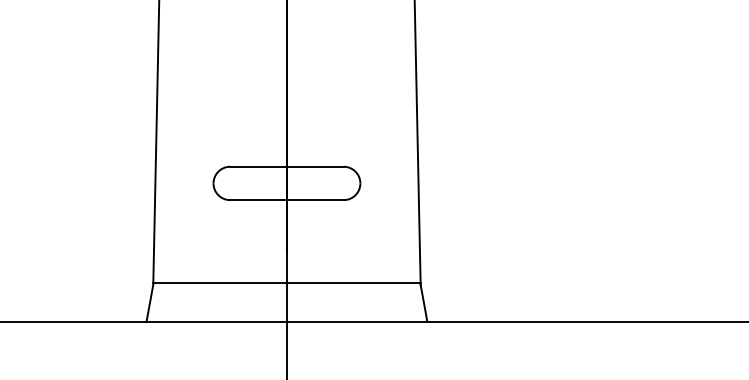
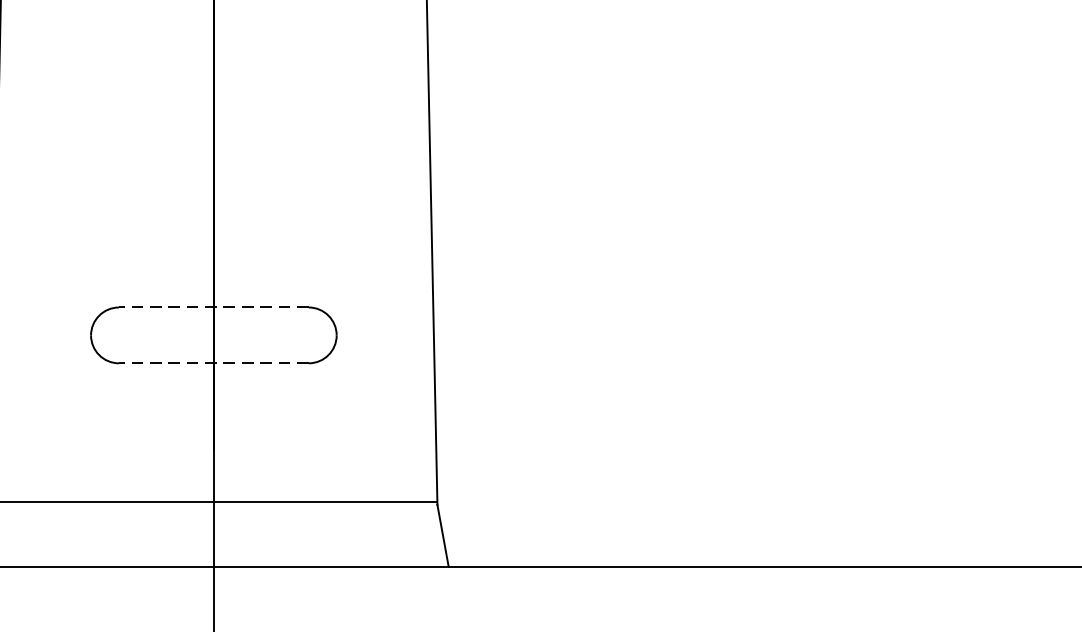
line: (286, 166) -> (213, 307), solid -> dashed
line: (286, 200) -> (213, 363), solid -> dashed

